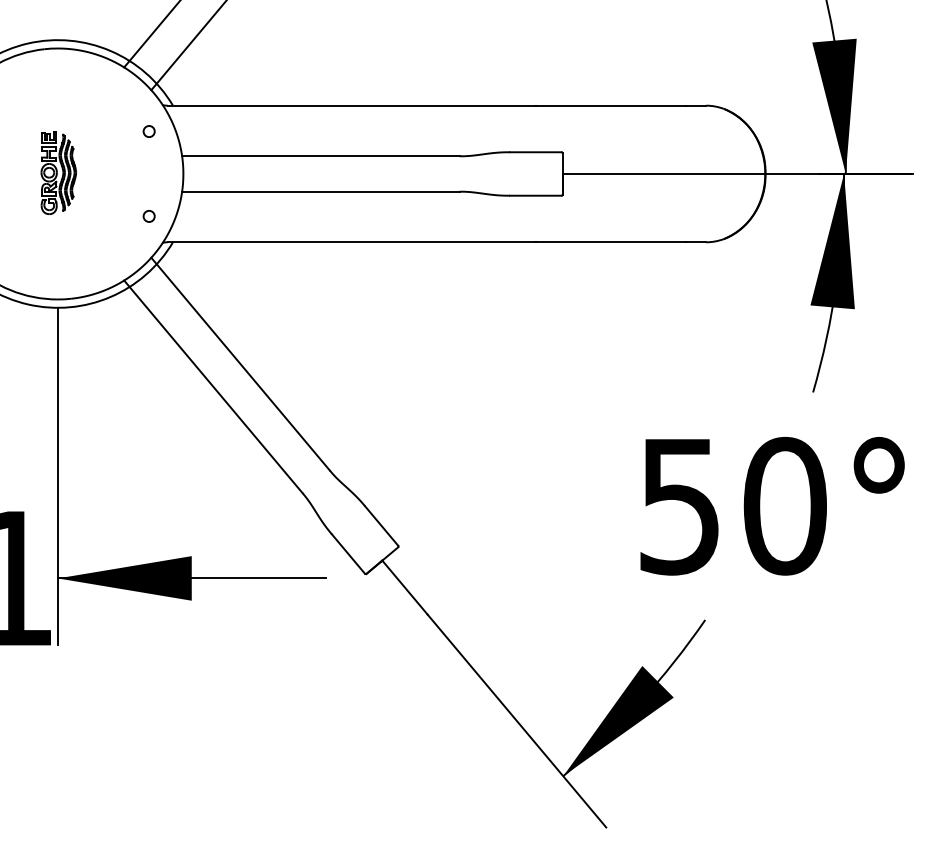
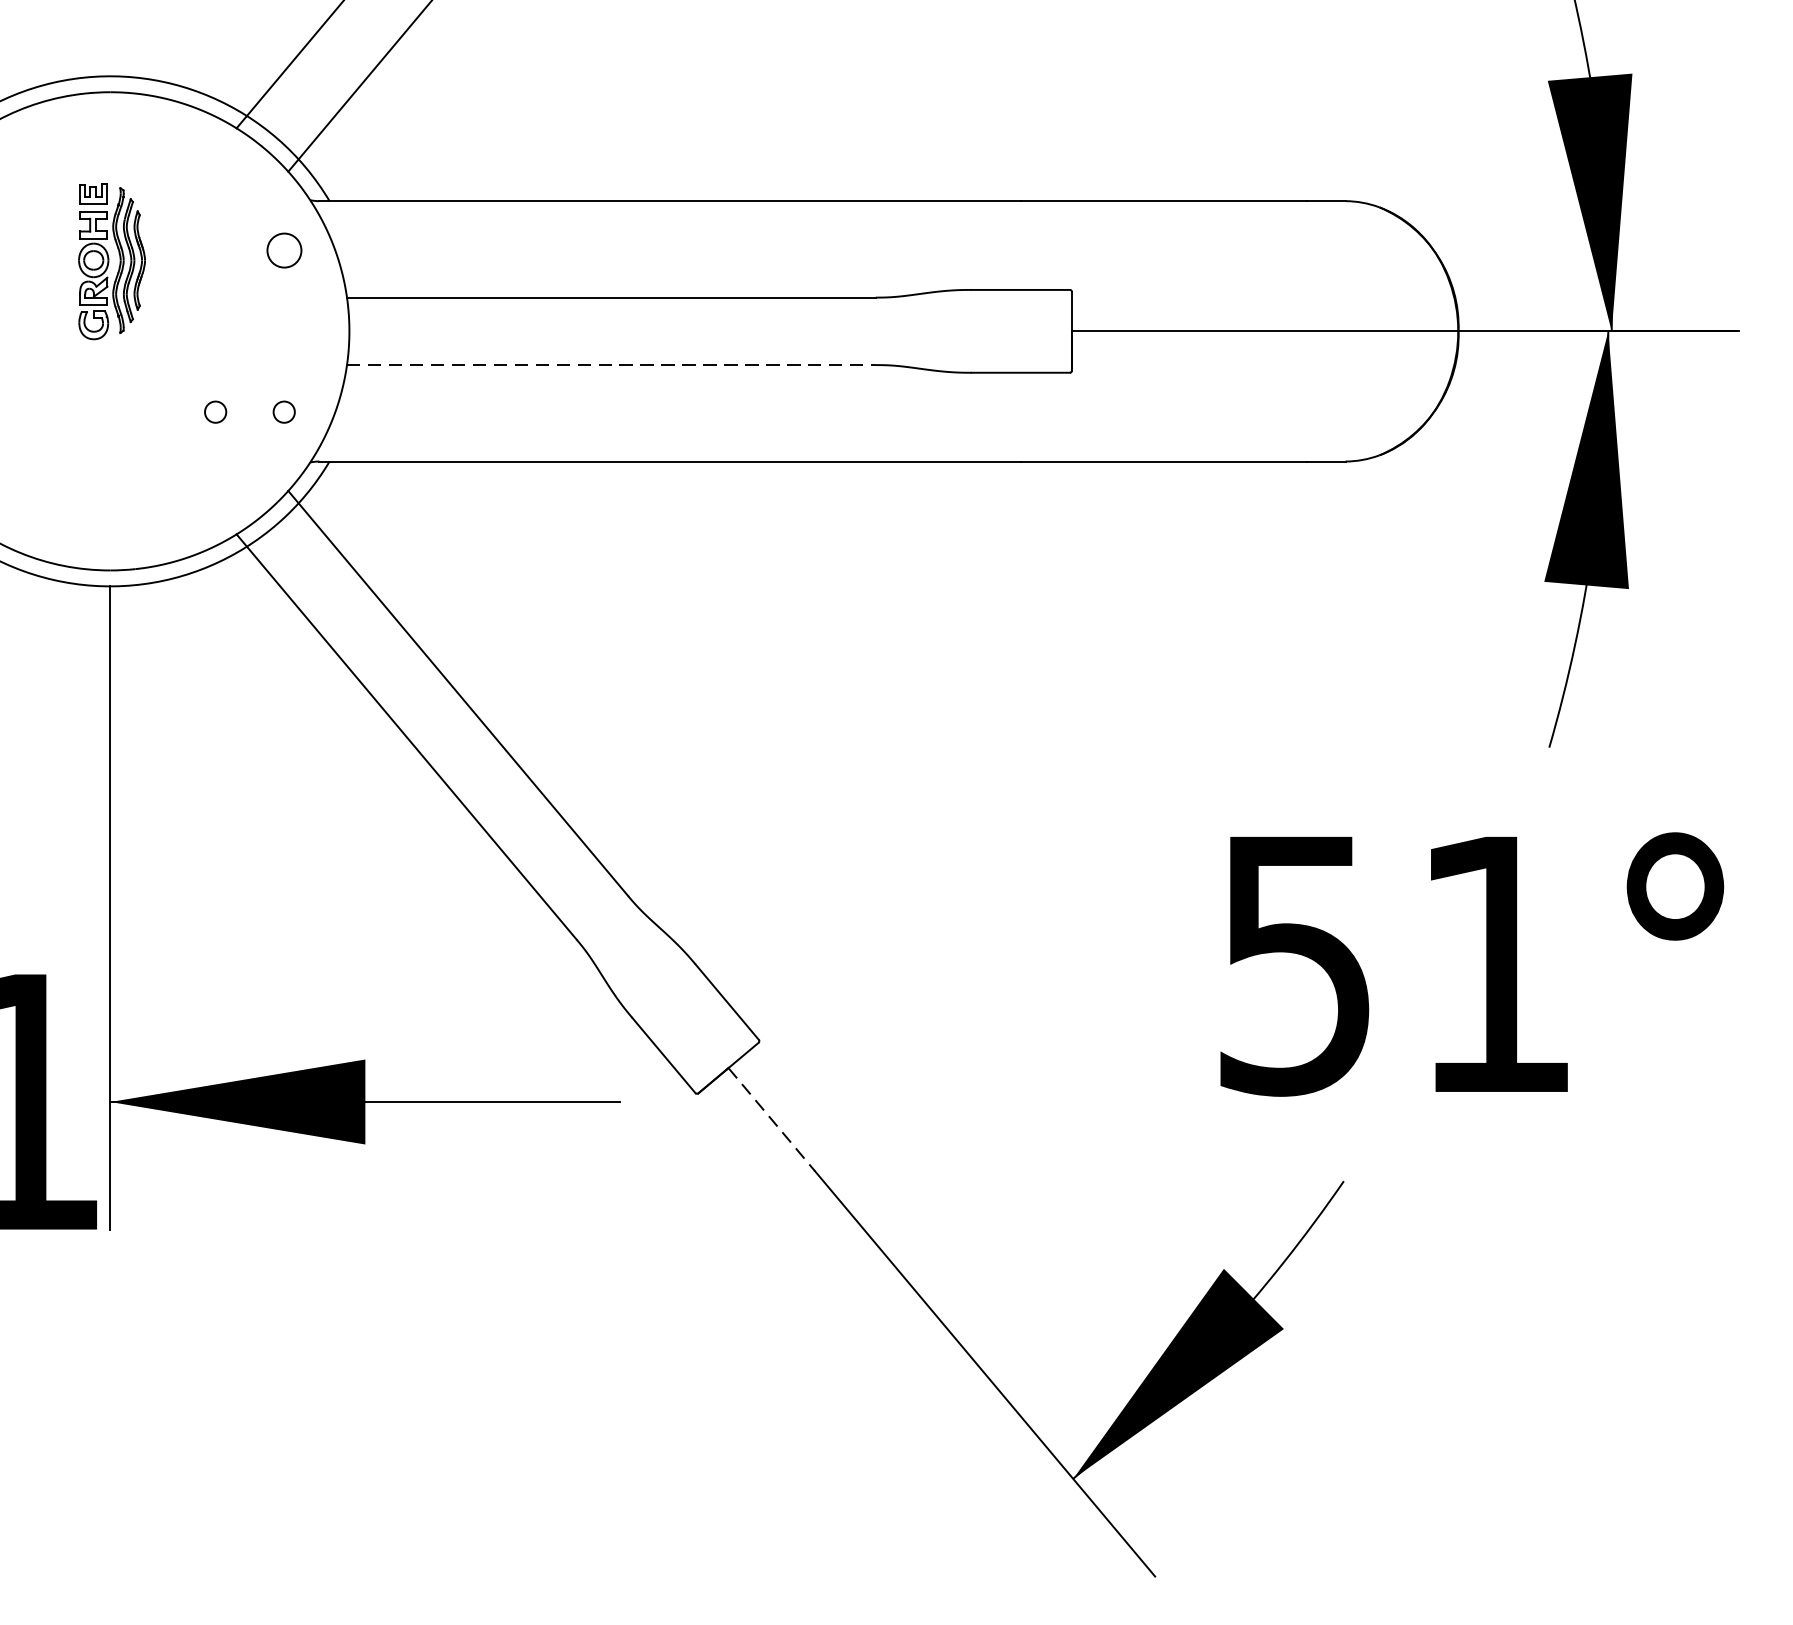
circle: (148, 131) -> (282, 250), size x1.6
part: (58, 172) -> (111, 259), moved
line: (320, 191) -> (610, 364), solid -> dashed
circle: (112, 216) -> (214, 412), added
text: (784, 505) -> (1494, 963), 50° -> 51°
line: (405, 588) -> (772, 1121), solid -> dashed

